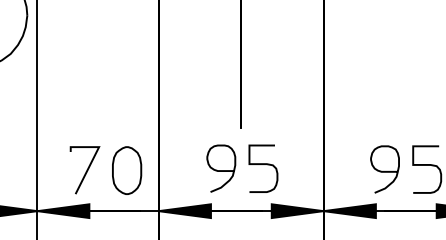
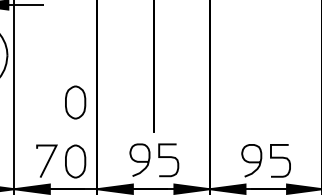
part: (126, 84) -> (75, 102), added

